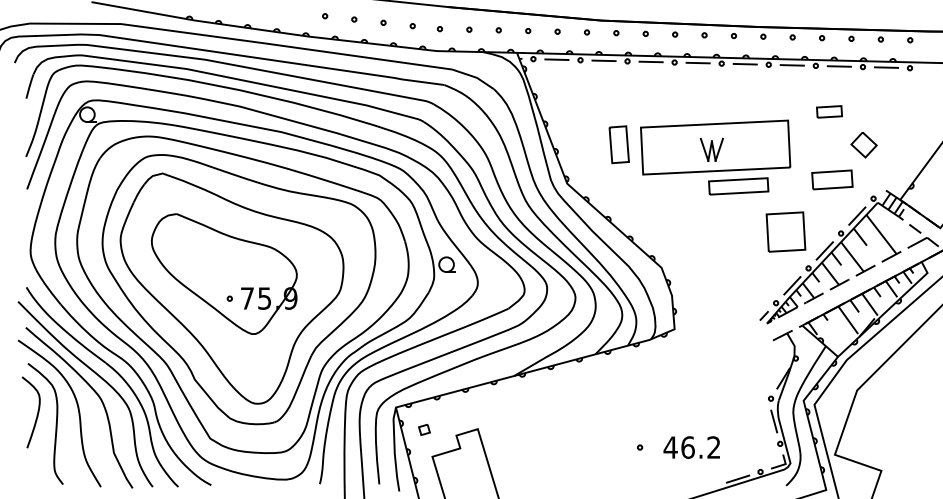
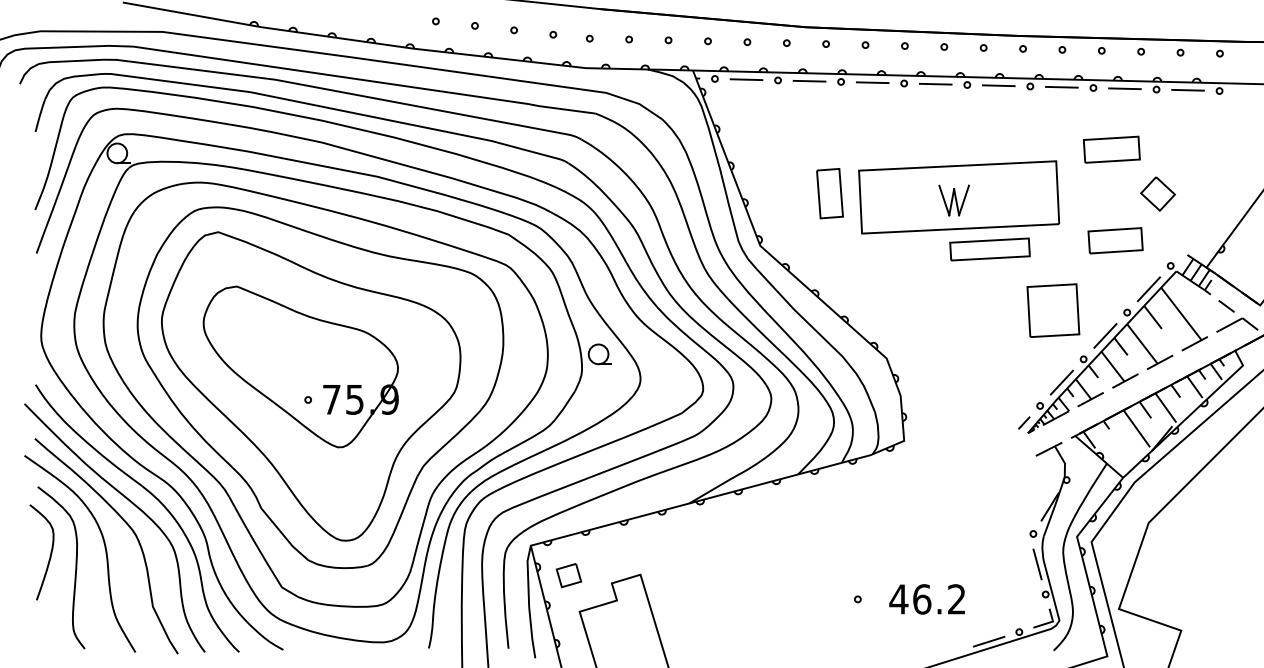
part: (829, 111) -> (1111, 149), size x1.67
part: (424, 429) -> (568, 575), size x1.67

